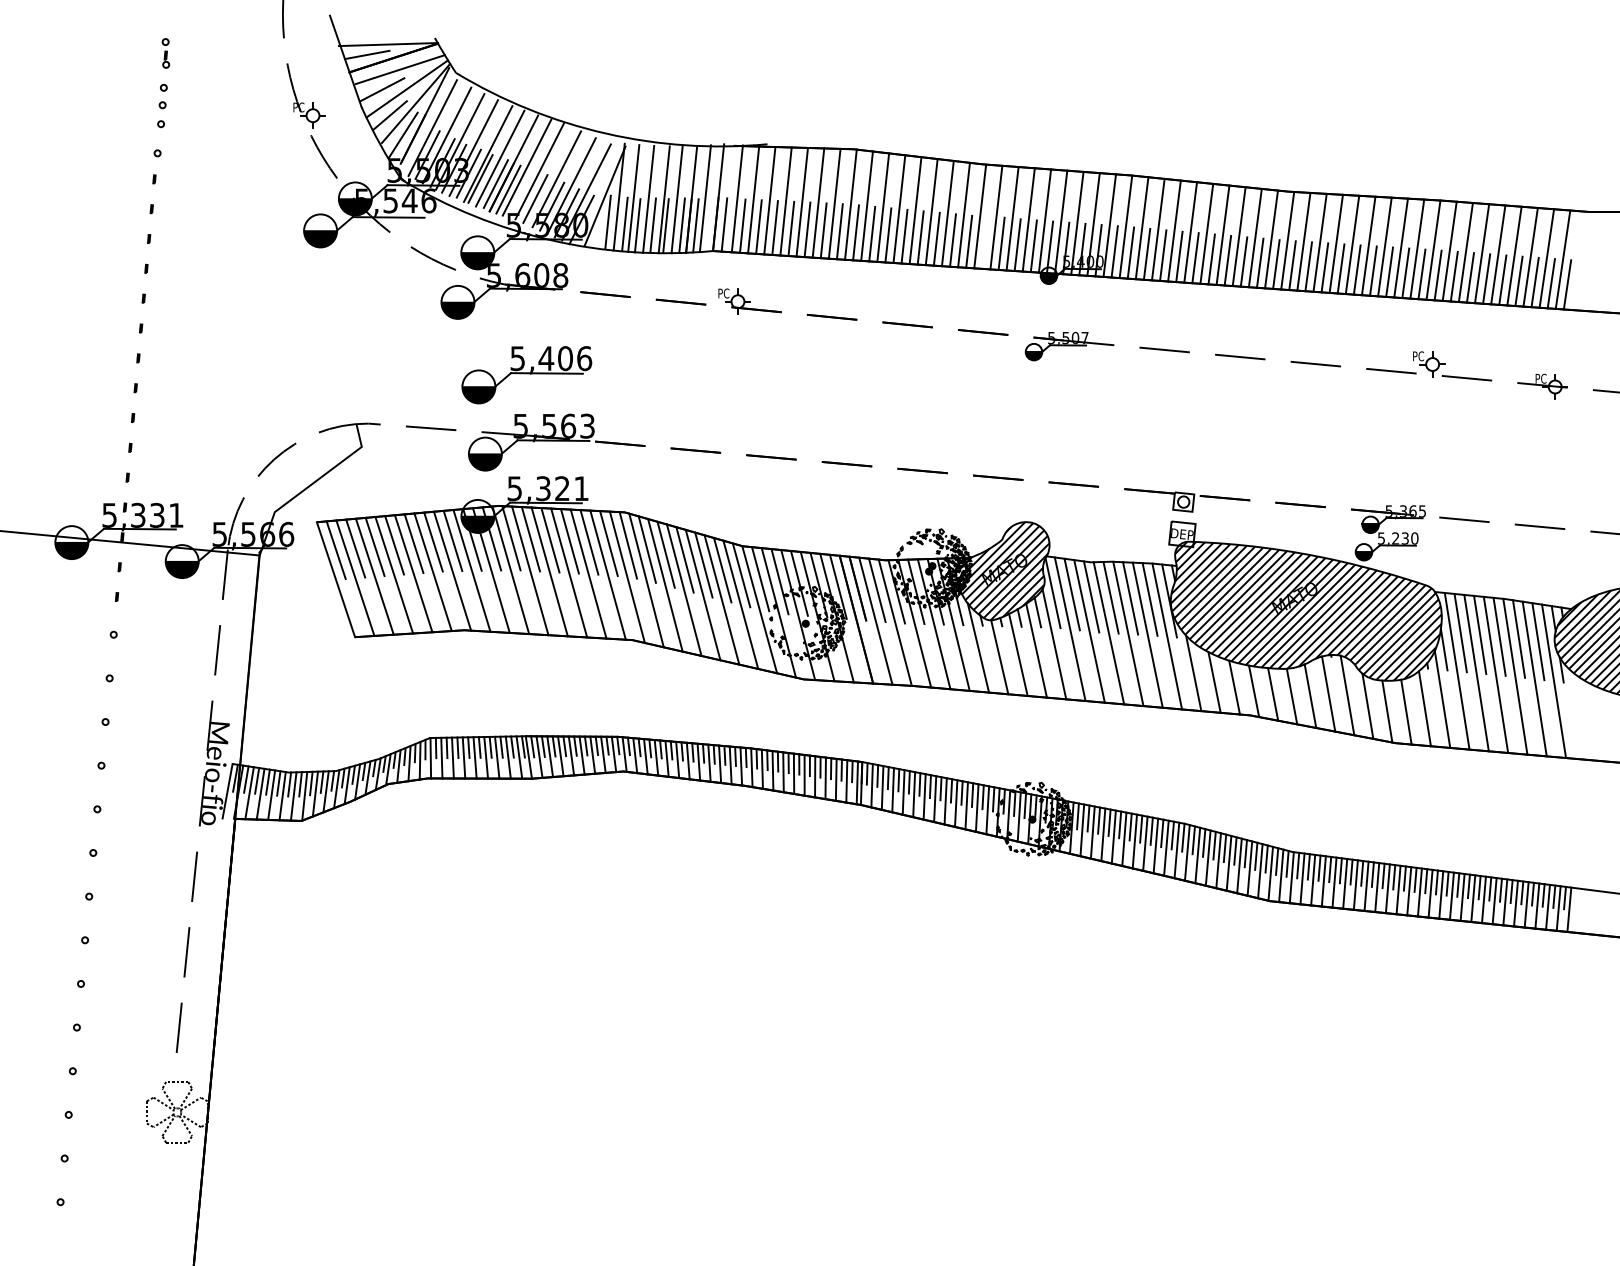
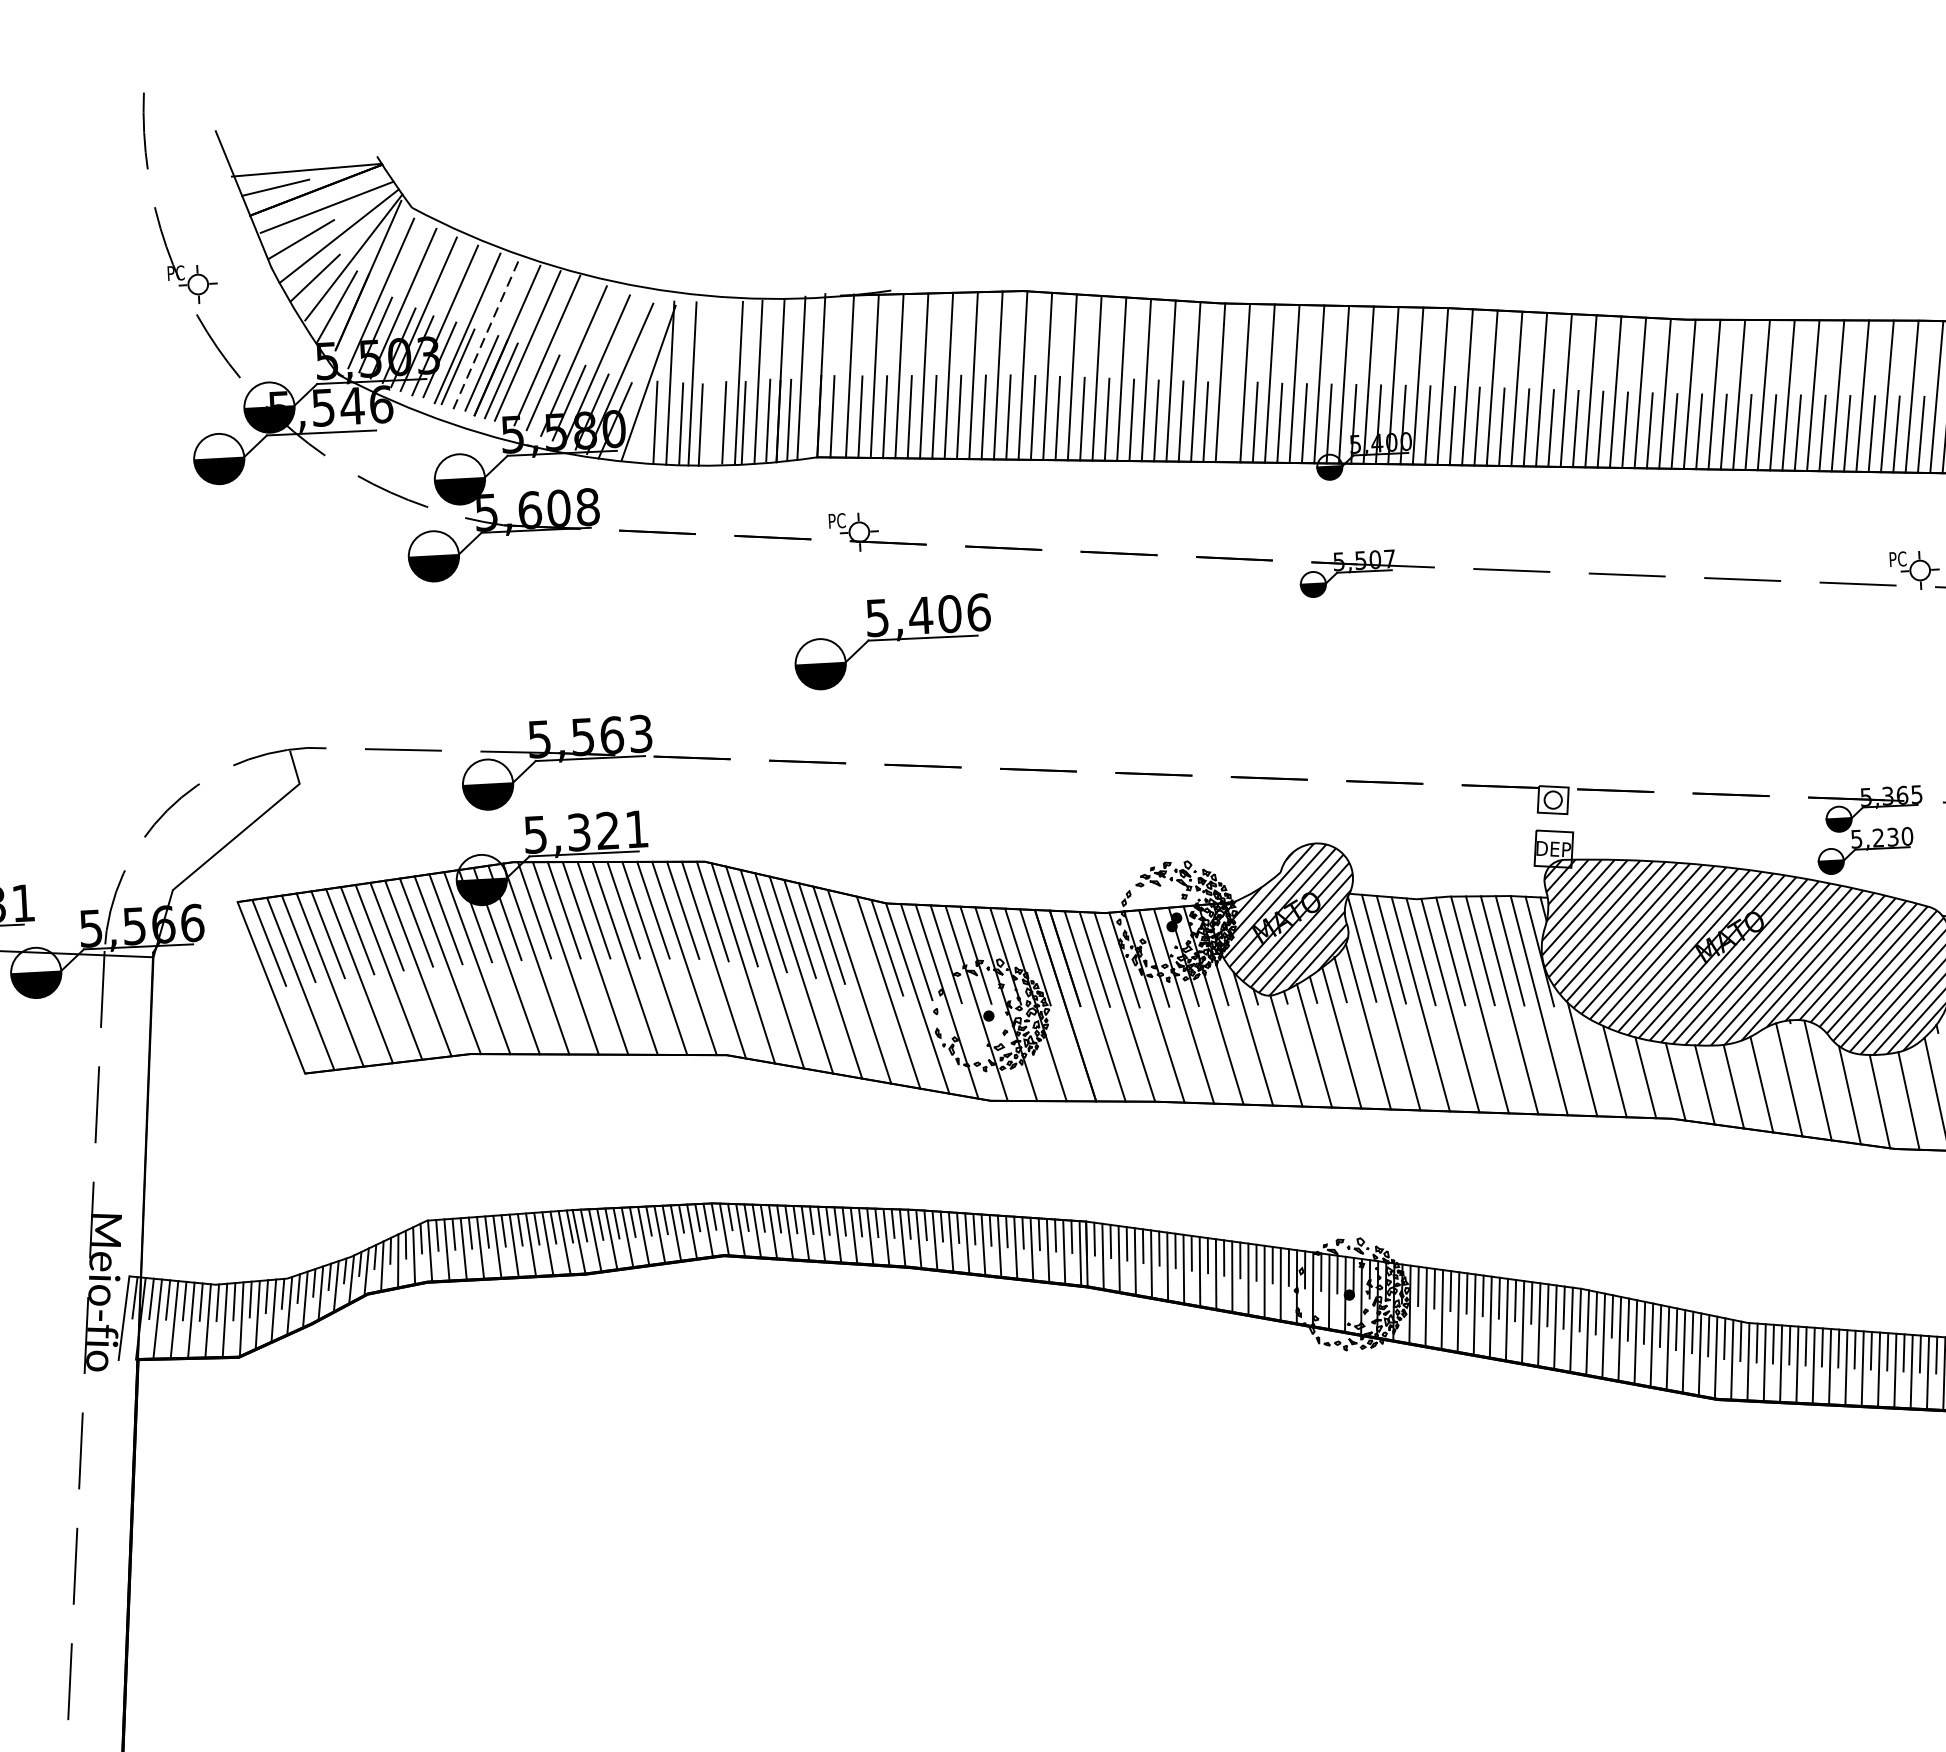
line: (500, 158) -> (486, 334), solid -> dashed
line: (648, 198) -> (714, 382), removed
part: (526, 375) -> (892, 642), moved
line: (722, 570) -> (857, 941), removed

